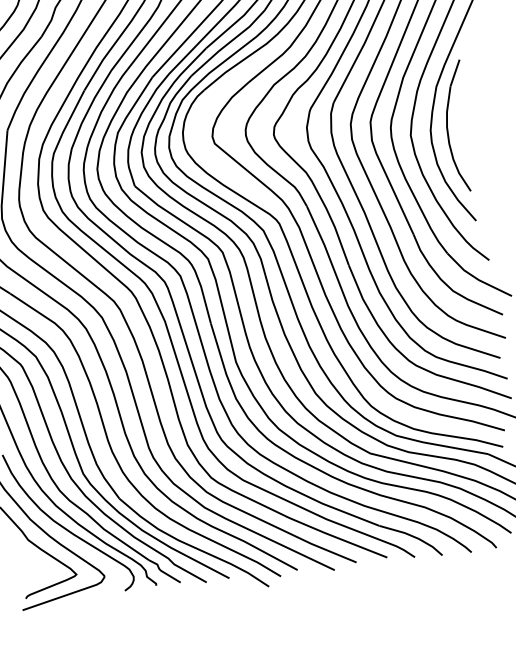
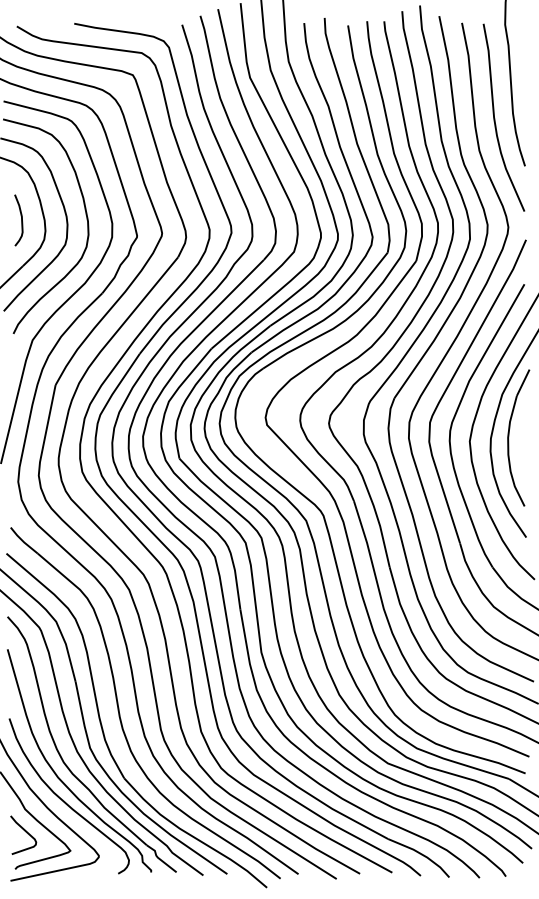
curve: (31, 562) -> (25, 832), added

